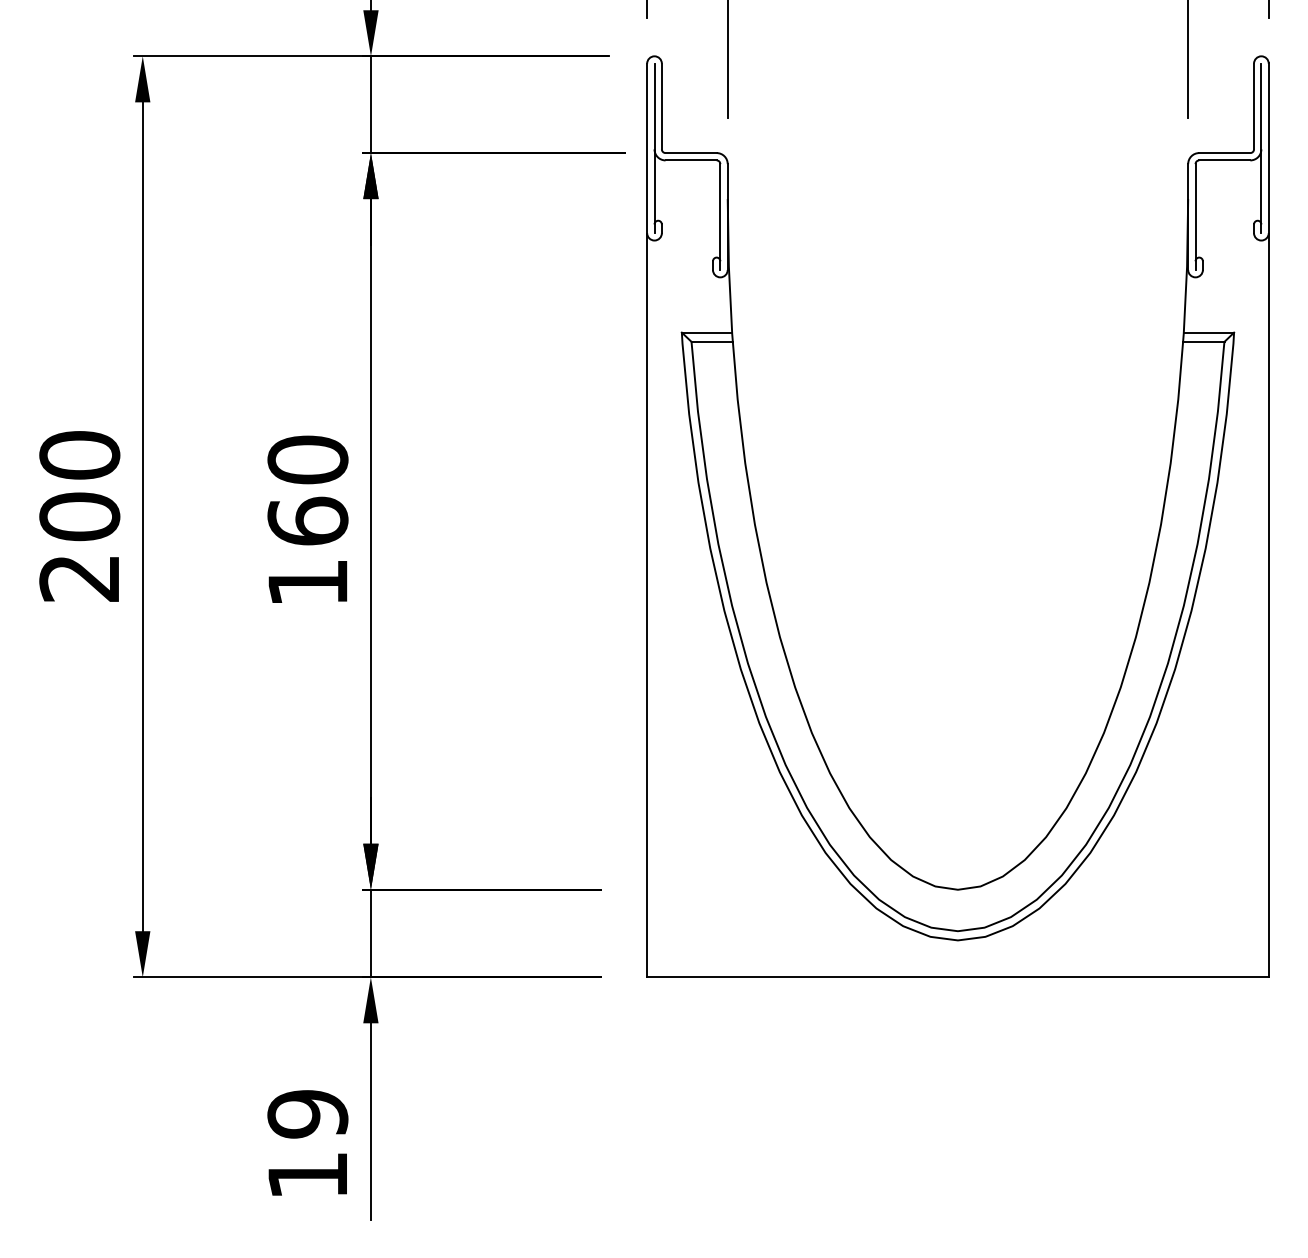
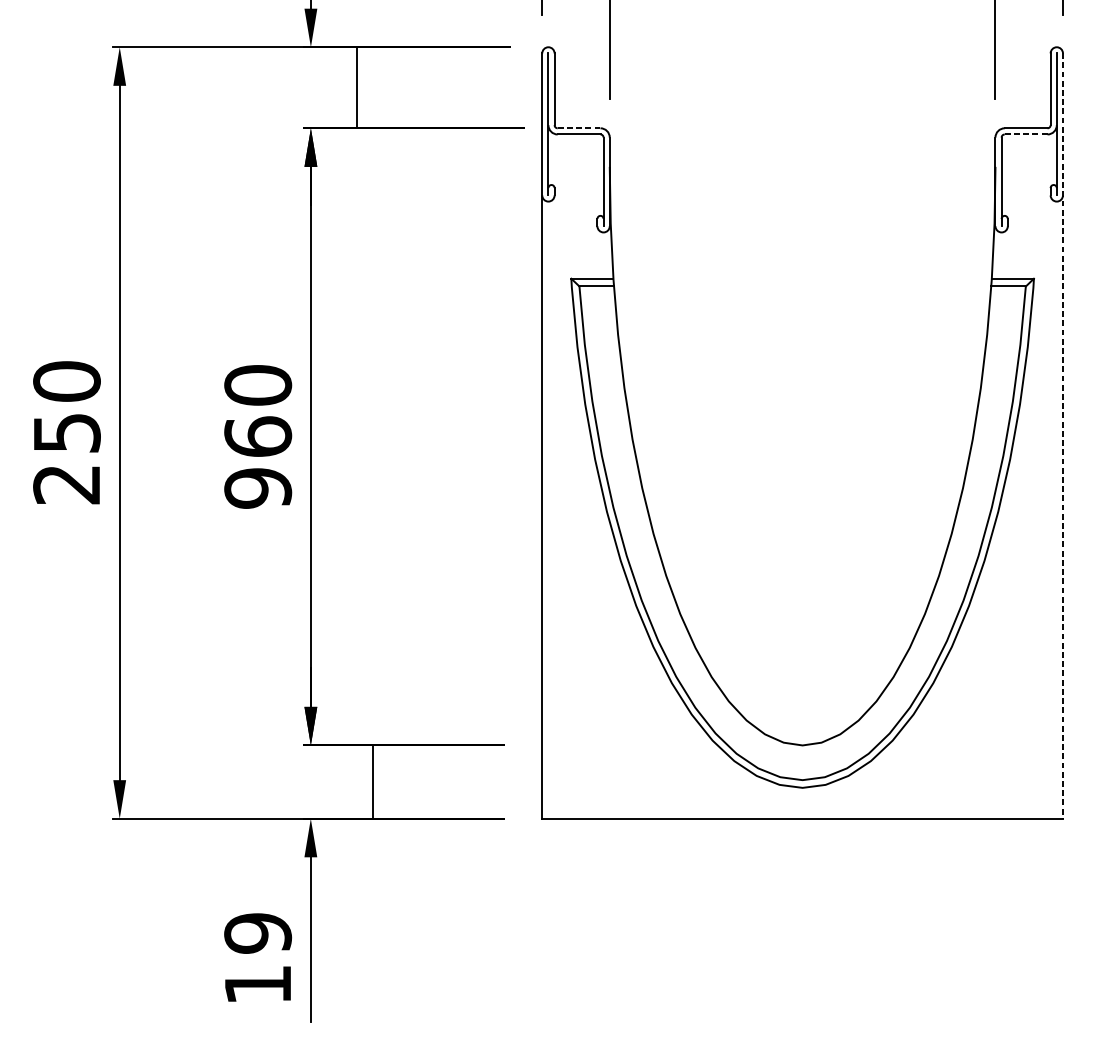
line: (370, 104) -> (356, 87), moved
line: (691, 153) -> (579, 128), solid -> dashed
line: (1224, 160) -> (1025, 134), solid -> dashed
text: (79, 516) -> (66, 432), 200 -> 250
line: (1268, 520) -> (1062, 436), solid -> dashed
text: (307, 583) -> (257, 488), 160 -> 960
line: (370, 933) -> (372, 782), moved

